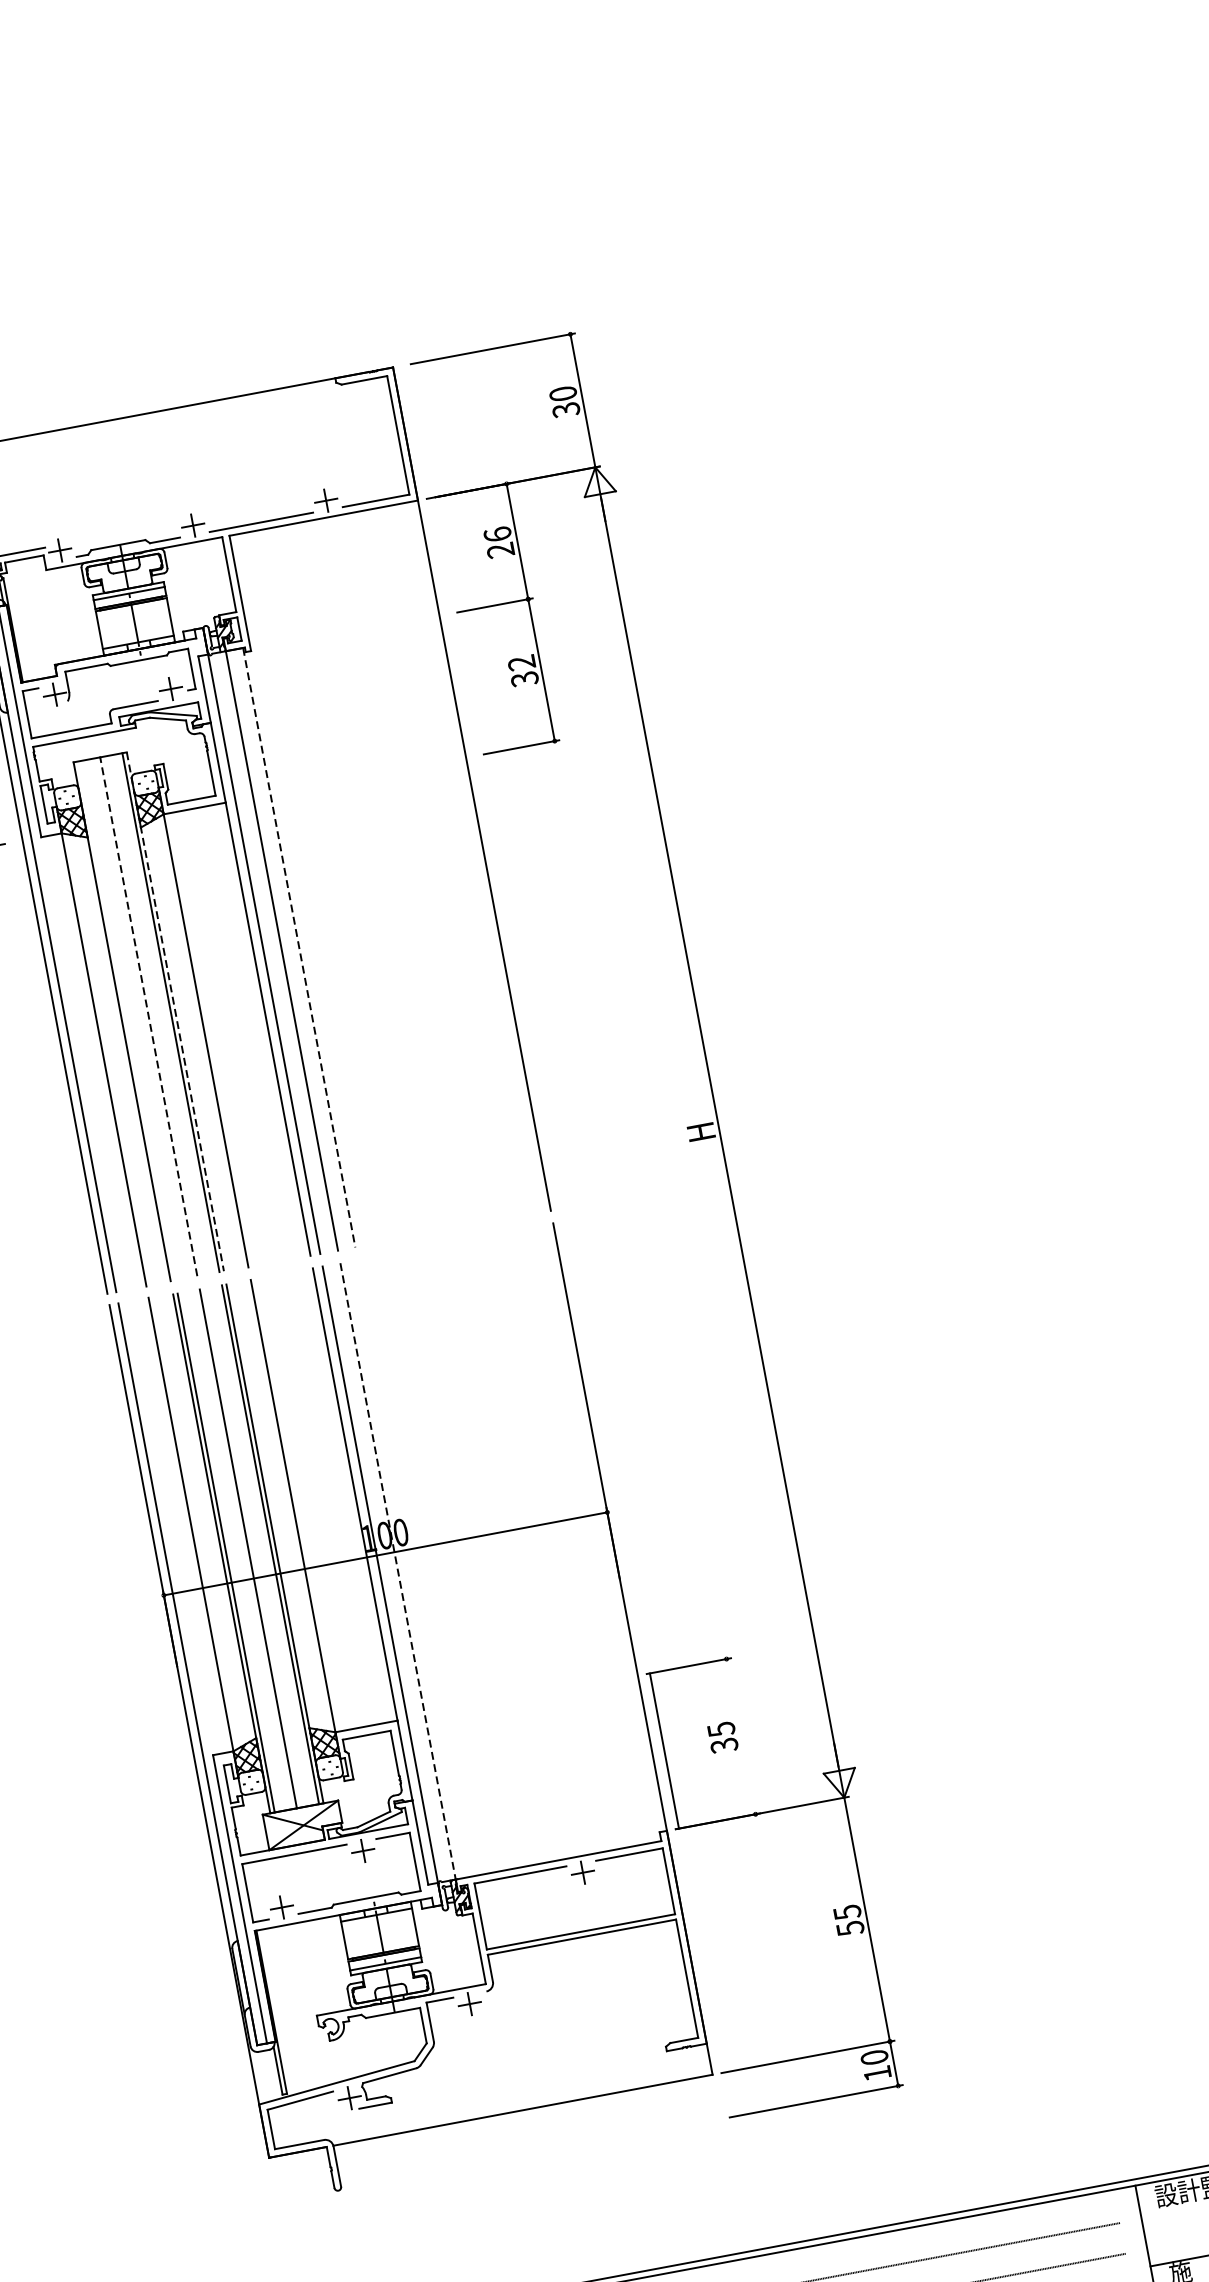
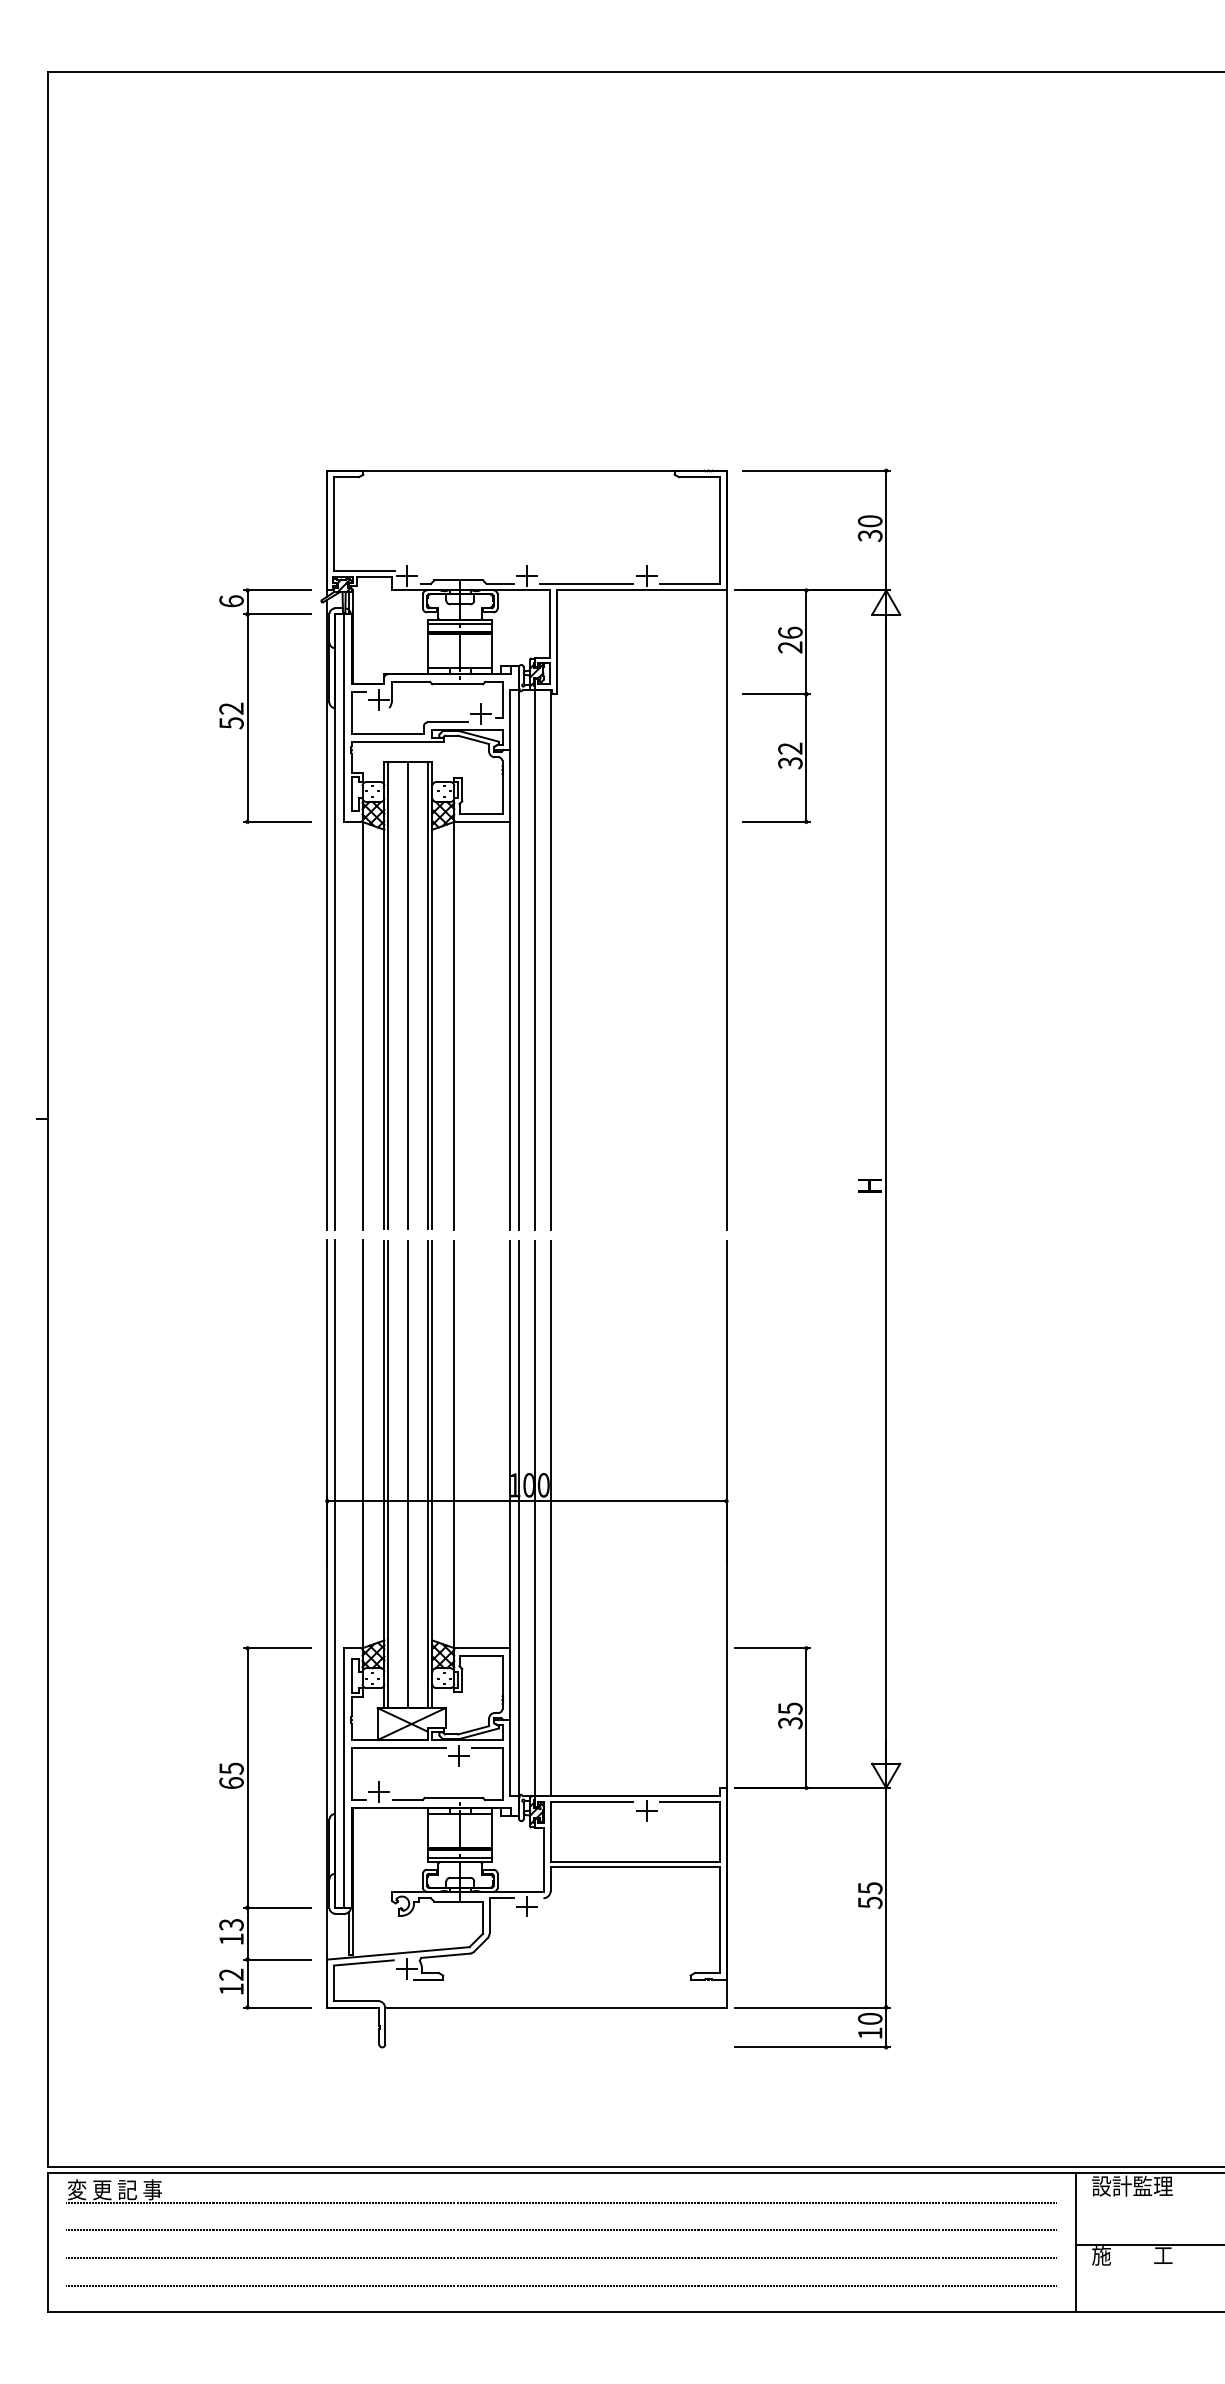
line: (299, 948) -> (550, 960), dashed -> solid
line: (175, 1011) -> (432, 995), dashed -> solid
line: (148, 1016) -> (408, 995), dashed -> solid
line: (126, 1020) -> (388, 995), added
line: (415, 1568) -> (550, 1518), added
line: (397, 1572) -> (534, 1519), dashed -> solid
line: (664, 1750) -> (806, 1717), moved
part: (144, 1974) -> (248, 1827), added

